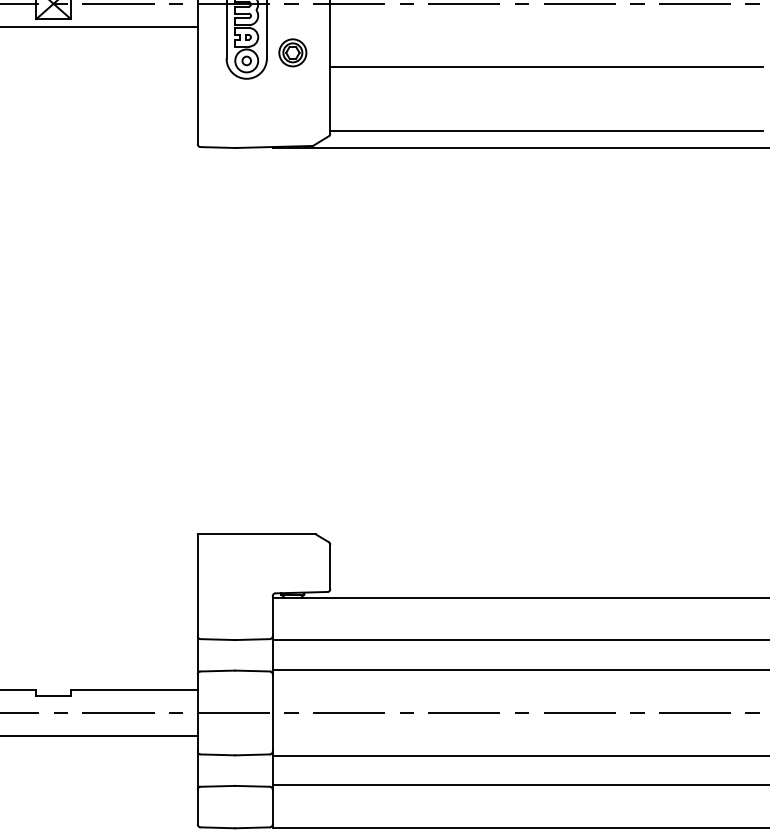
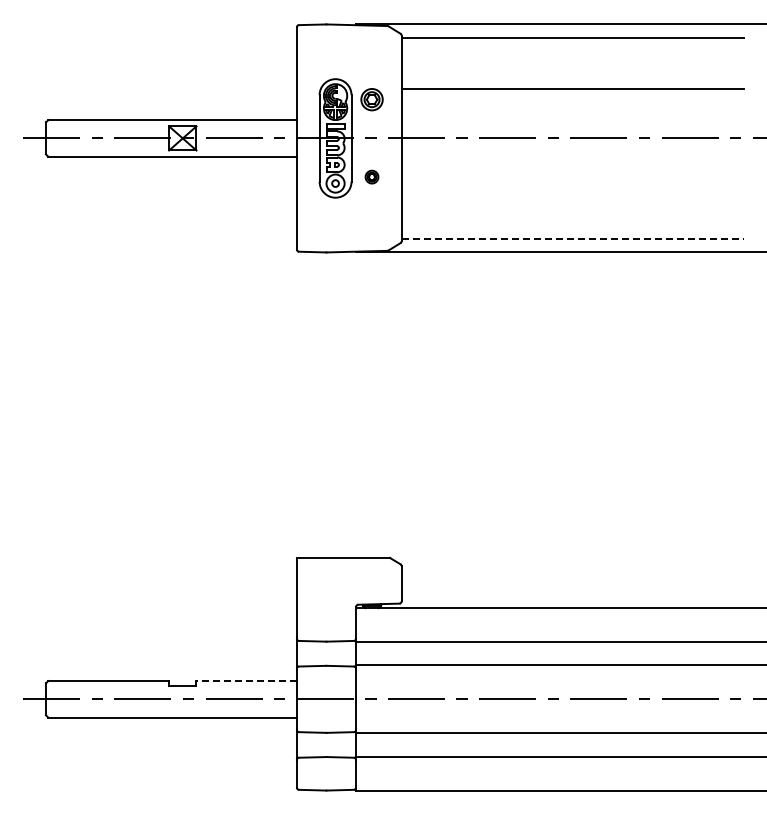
part: (292, 51) -> (371, 176), size x0.6
line: (546, 67) -> (572, 188), removed
line: (547, 130) -> (573, 238), solid -> dashed
line: (134, 690) -> (246, 681), solid -> dashed

